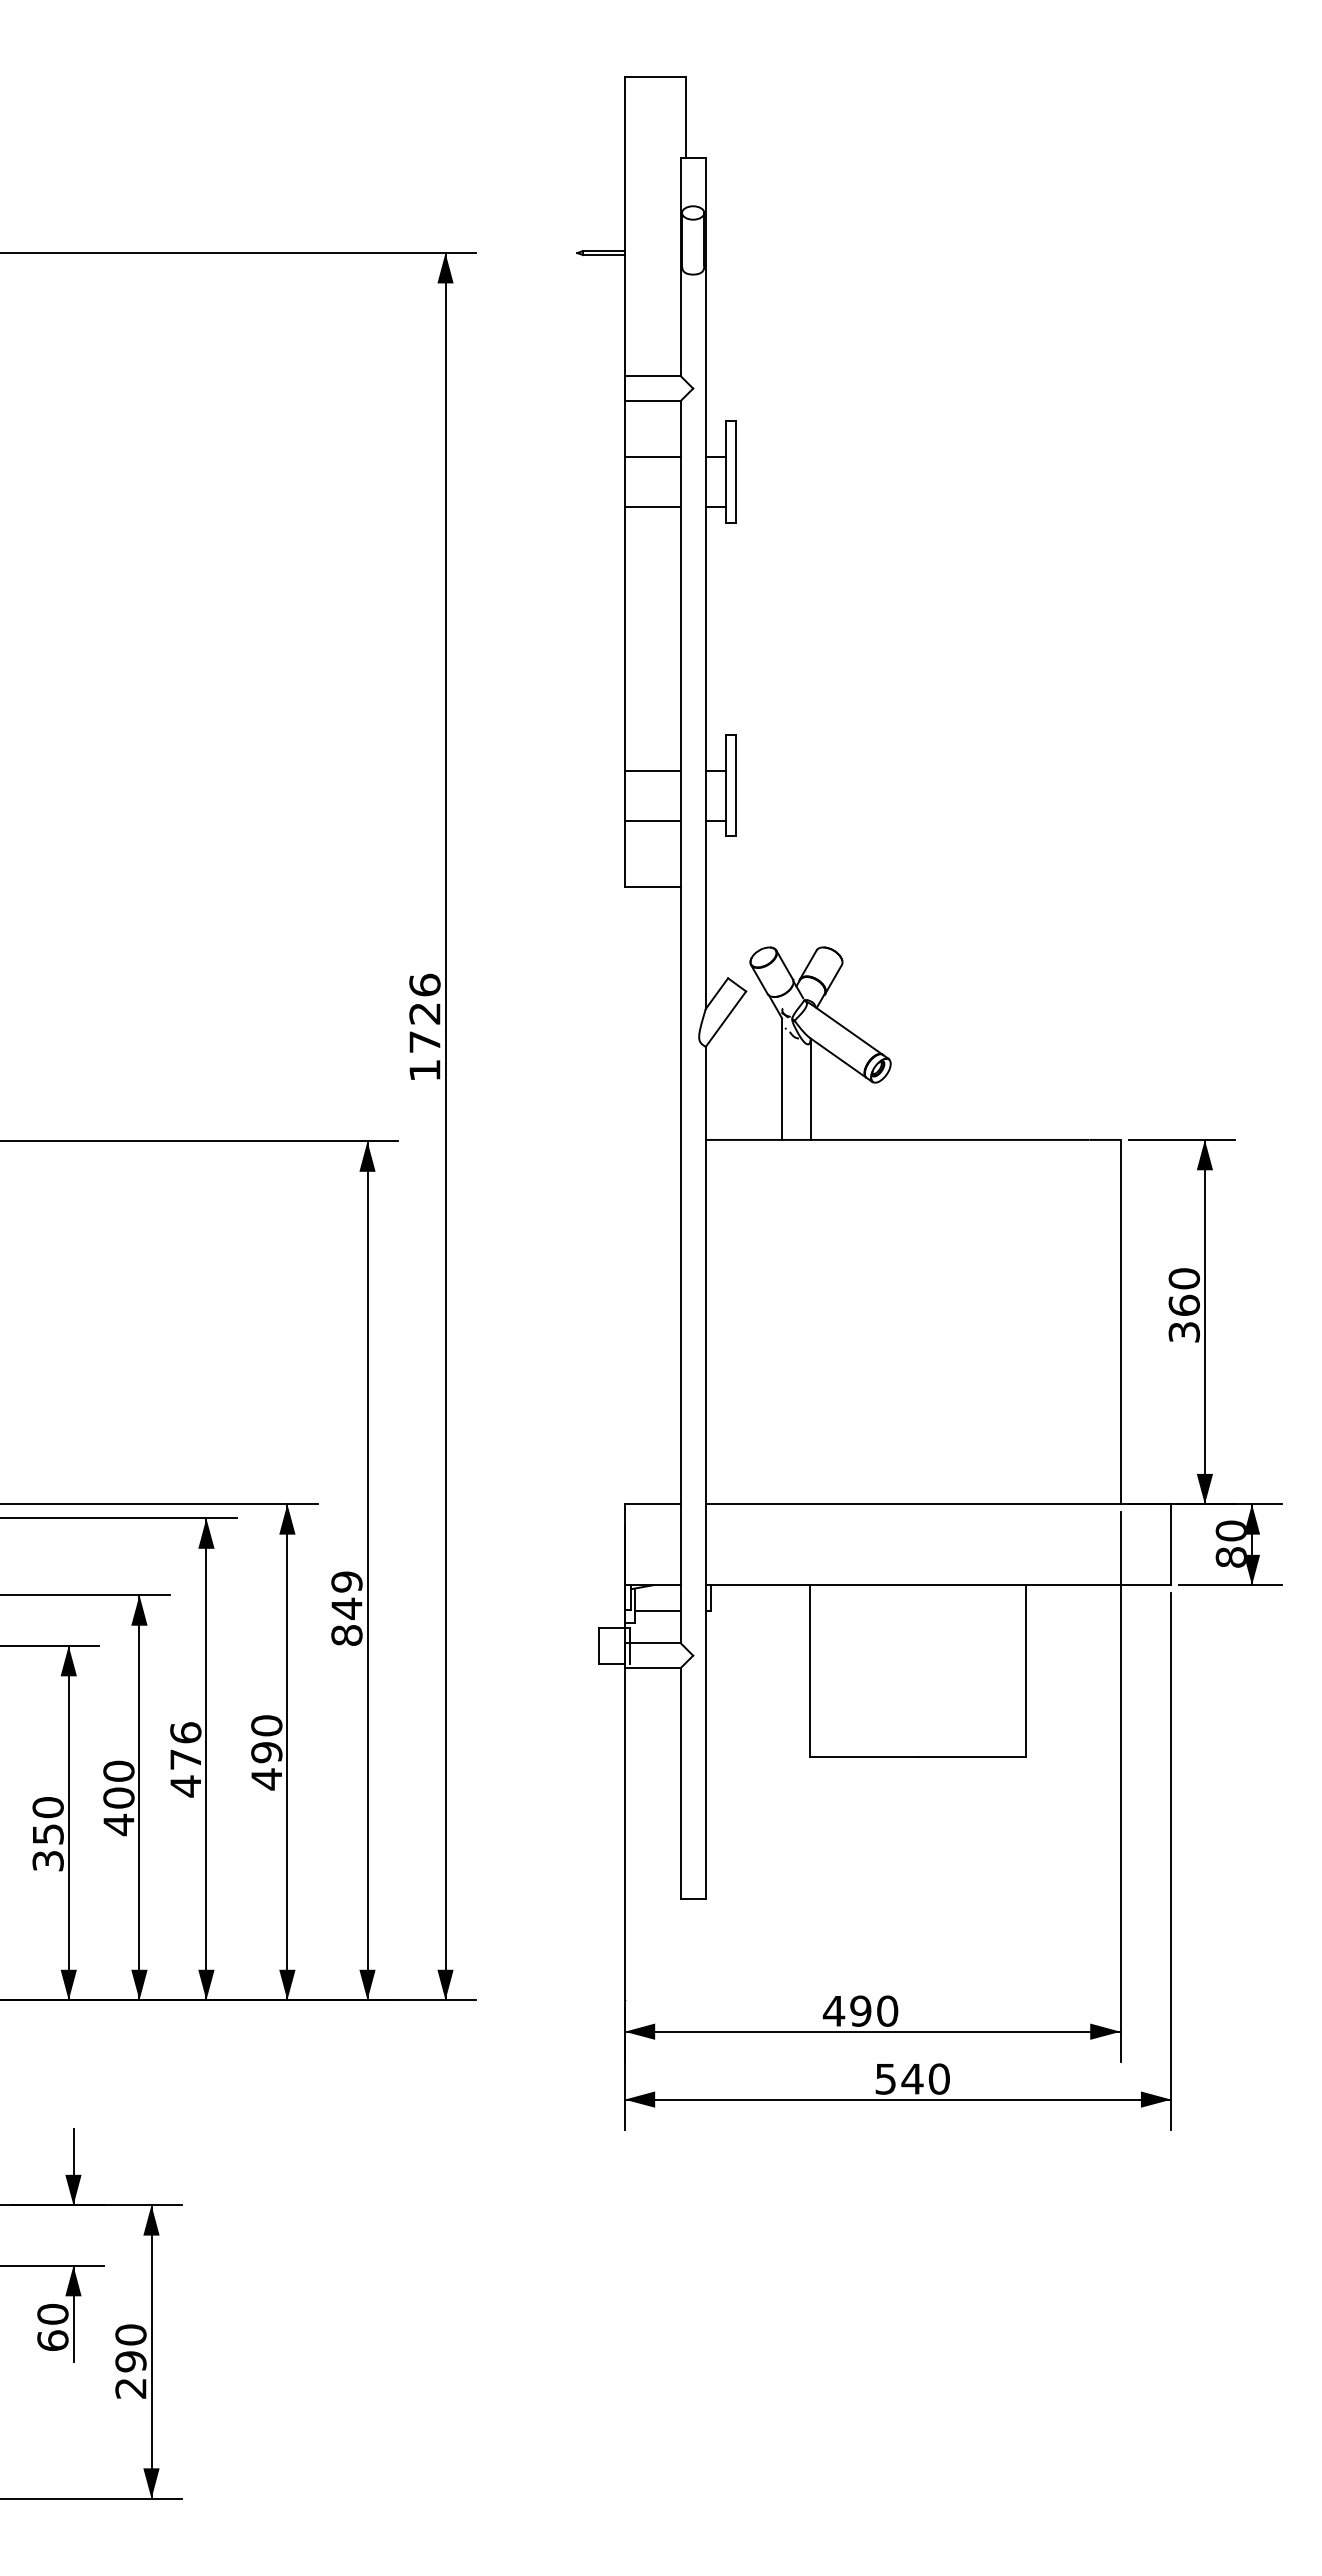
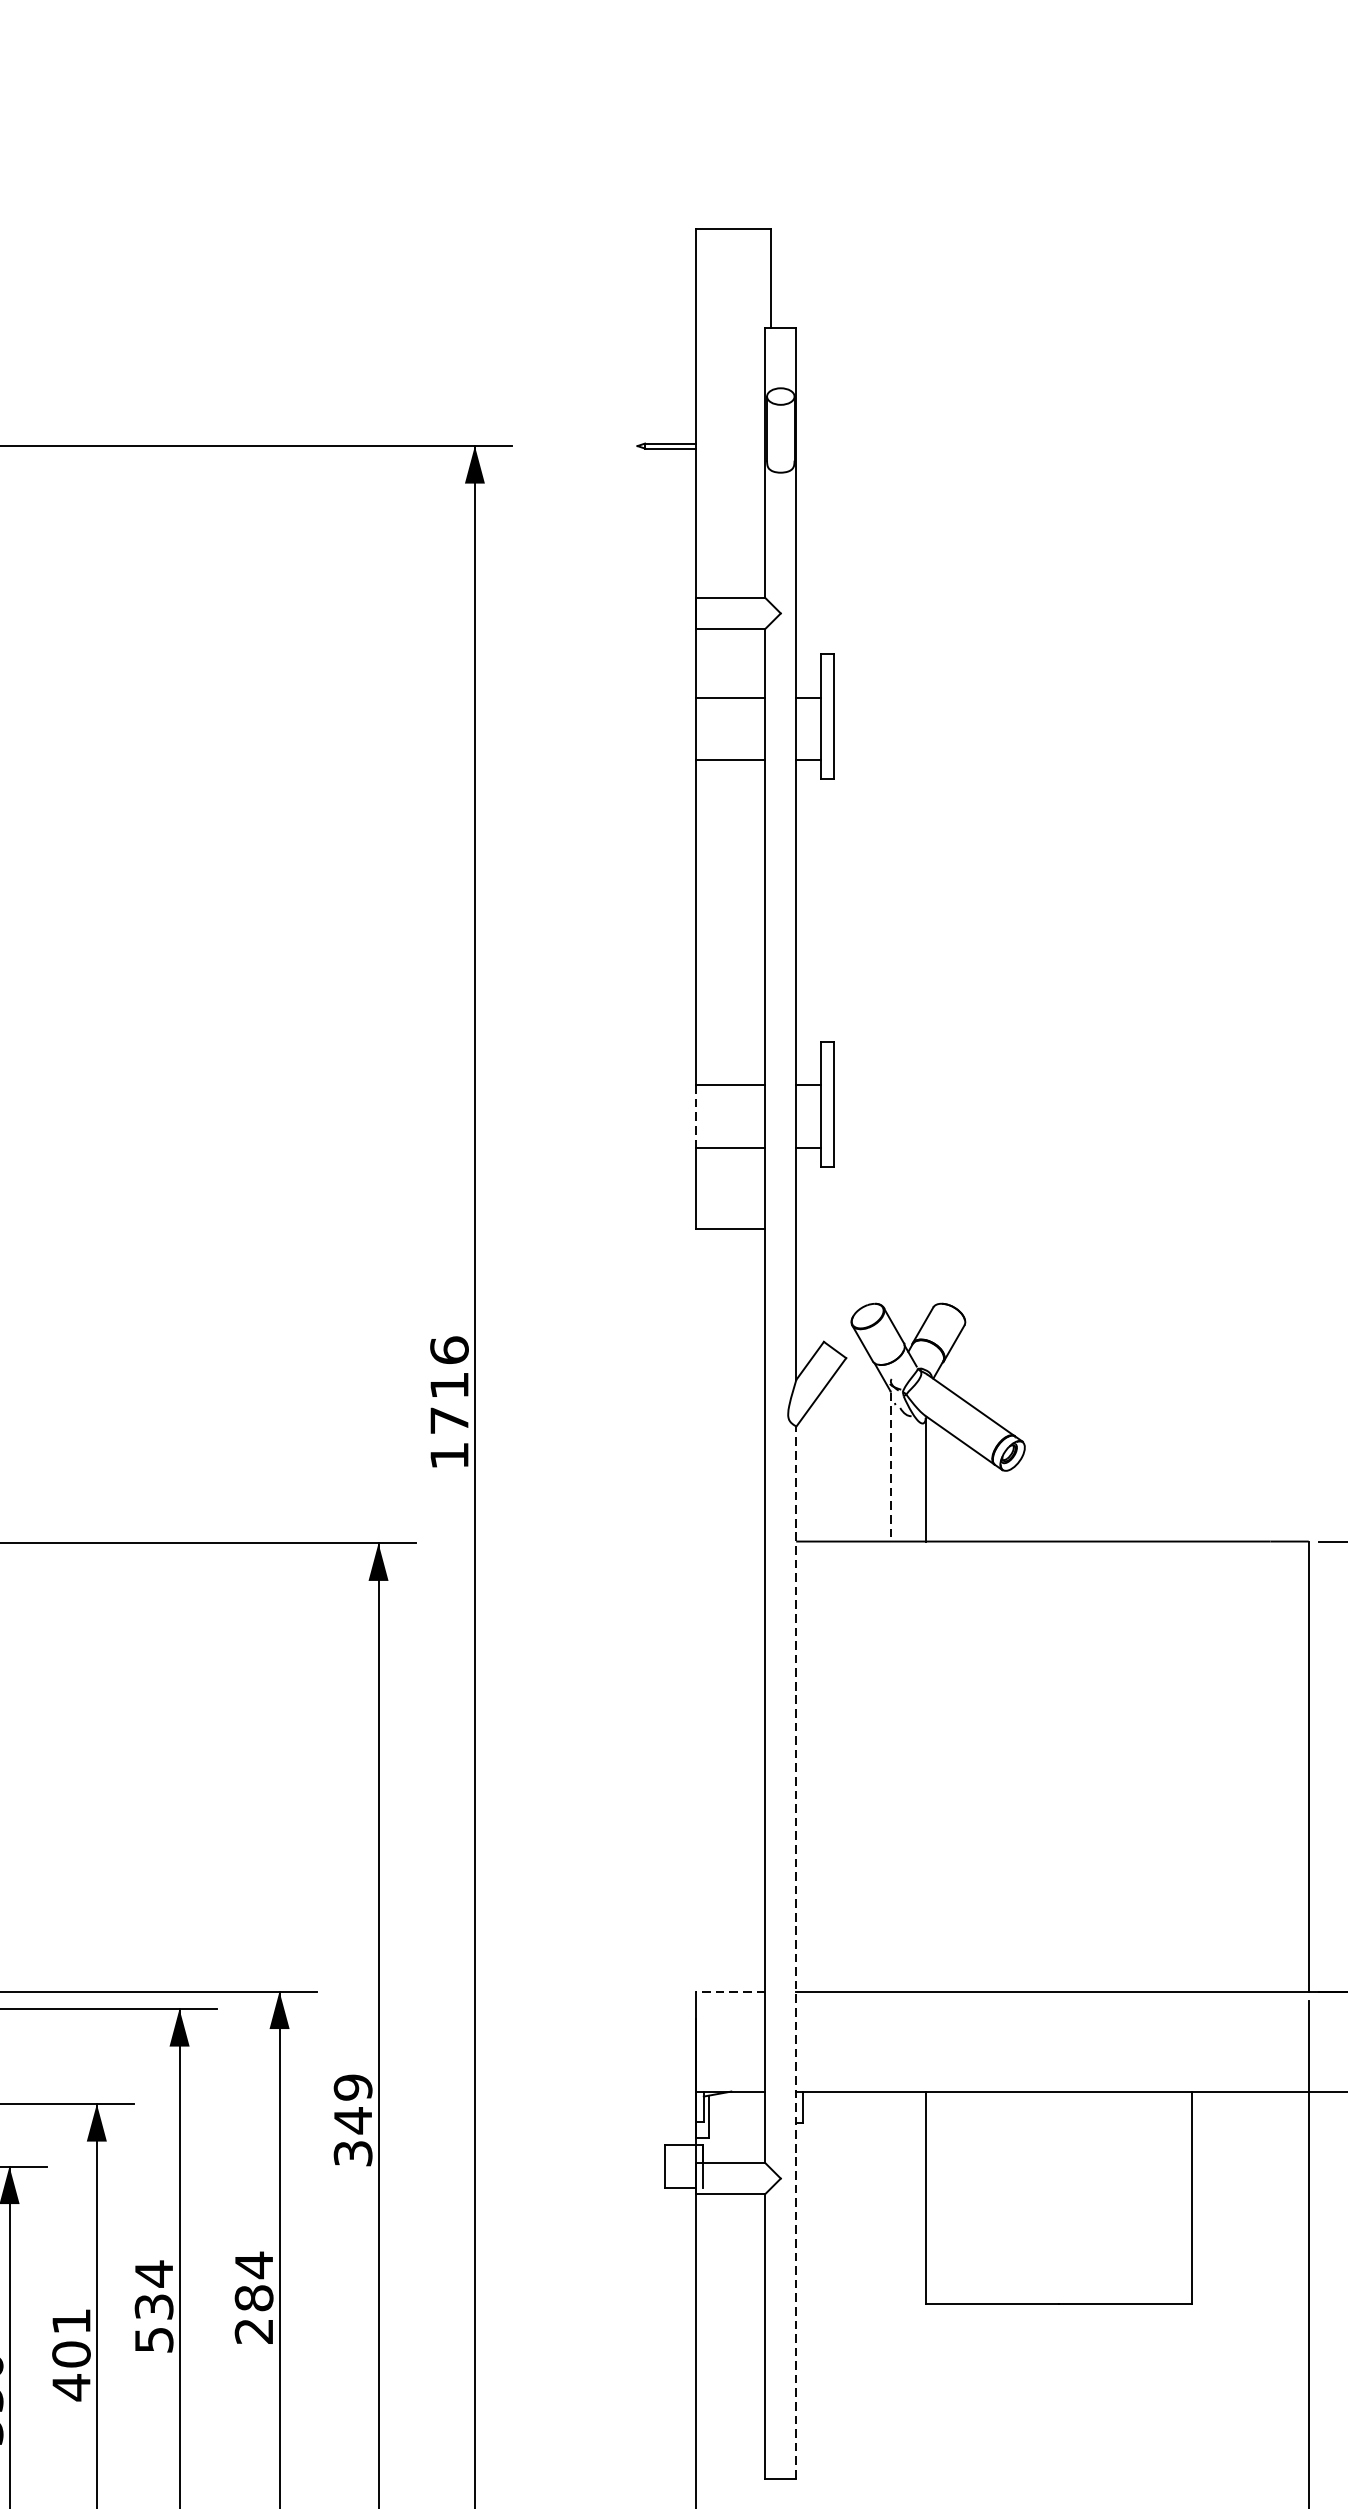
line: (624, 796) -> (695, 1117), solid -> dashed
text: (424, 1013) -> (448, 1385), 1726 -> 1716
line: (782, 1080) -> (891, 1468), solid -> dashed
line: (705, 1472) -> (796, 1952), solid -> dashed
line: (652, 1504) -> (730, 1991), solid -> dashed
line: (657, 1610) -> (736, 2122), removed
text: (346, 1635) -> (352, 2153), 849 -> 349
text: (266, 1752) -> (253, 2298), 490 -> 284
text: (185, 1759) -> (153, 2306), 476 -> 534
text: (118, 1770) -> (70, 2320), 400 -> 401

